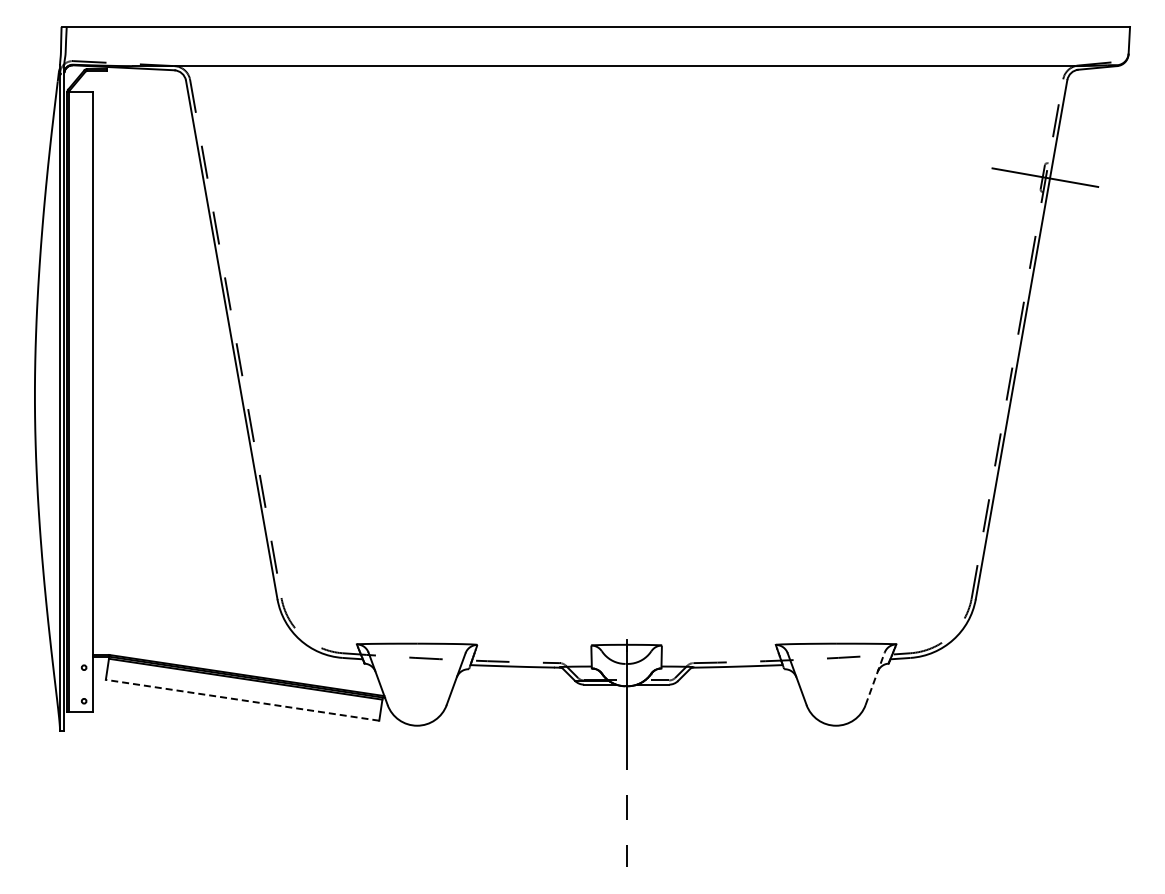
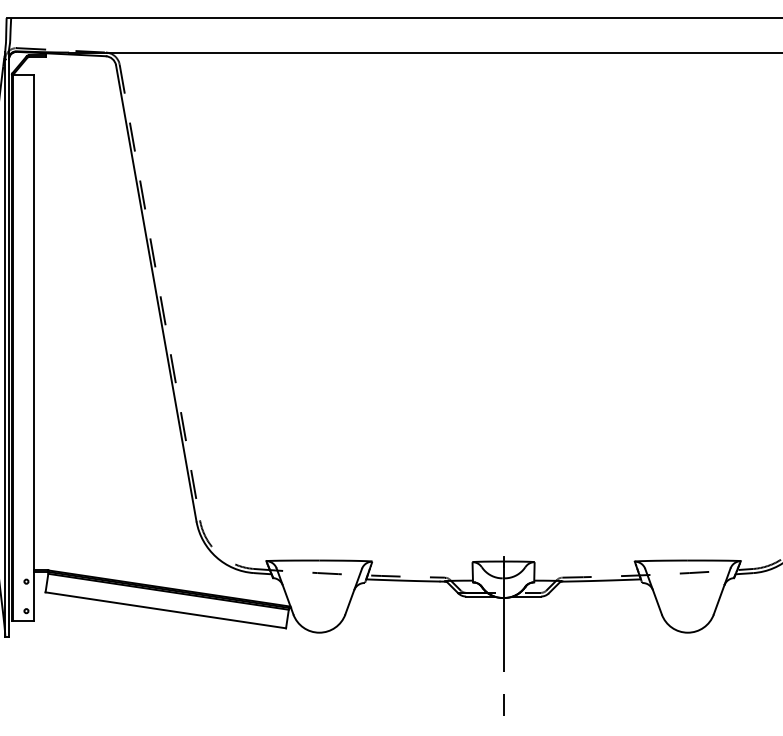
line: (875, 678) -> (722, 591), dashed -> solid
line: (242, 700) -> (165, 610), dashed -> solid

